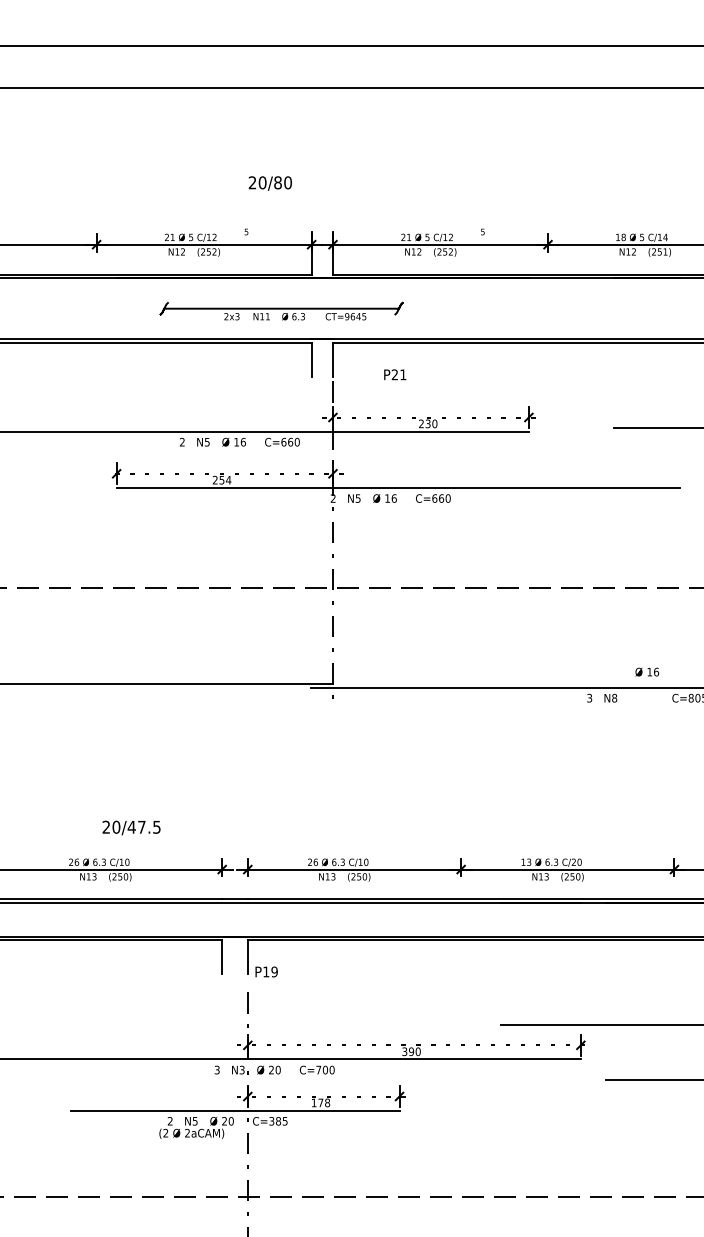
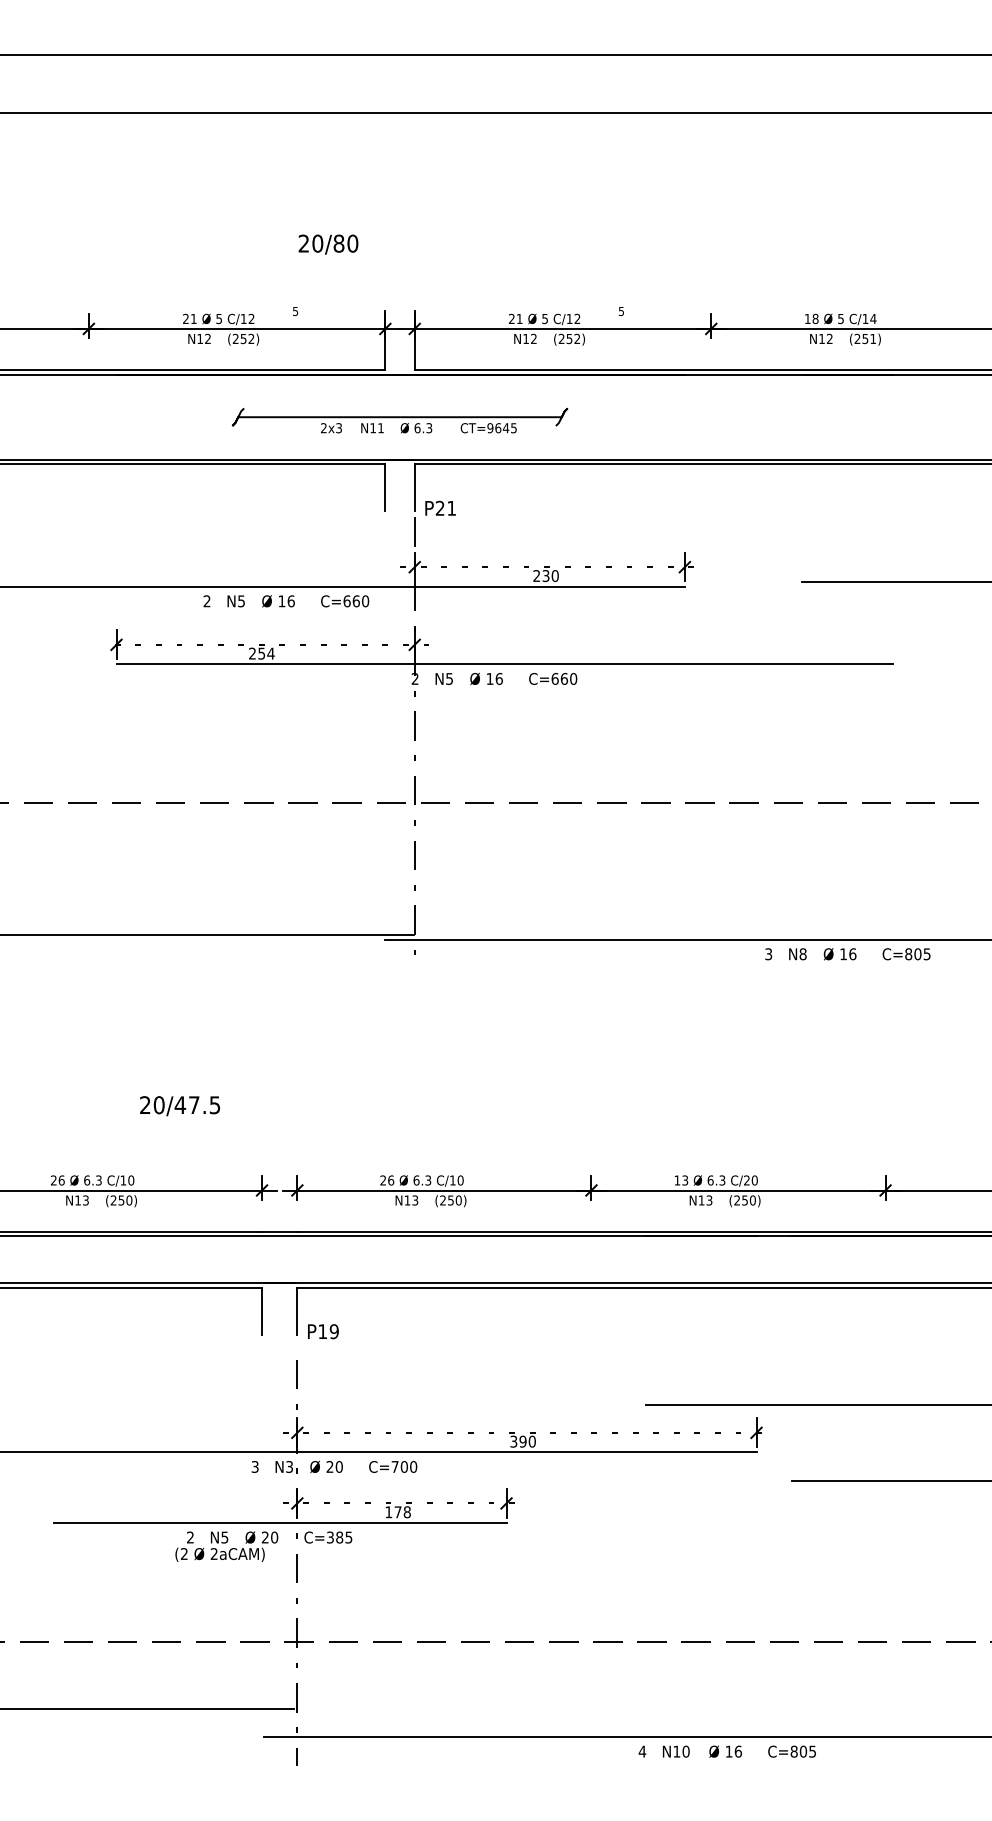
part: (281, 311) -> (399, 420), moved
text: (395, 374) -> (440, 507), moved
text: (646, 672) -> (839, 954), moved
text: (131, 828) -> (179, 1106), moved

